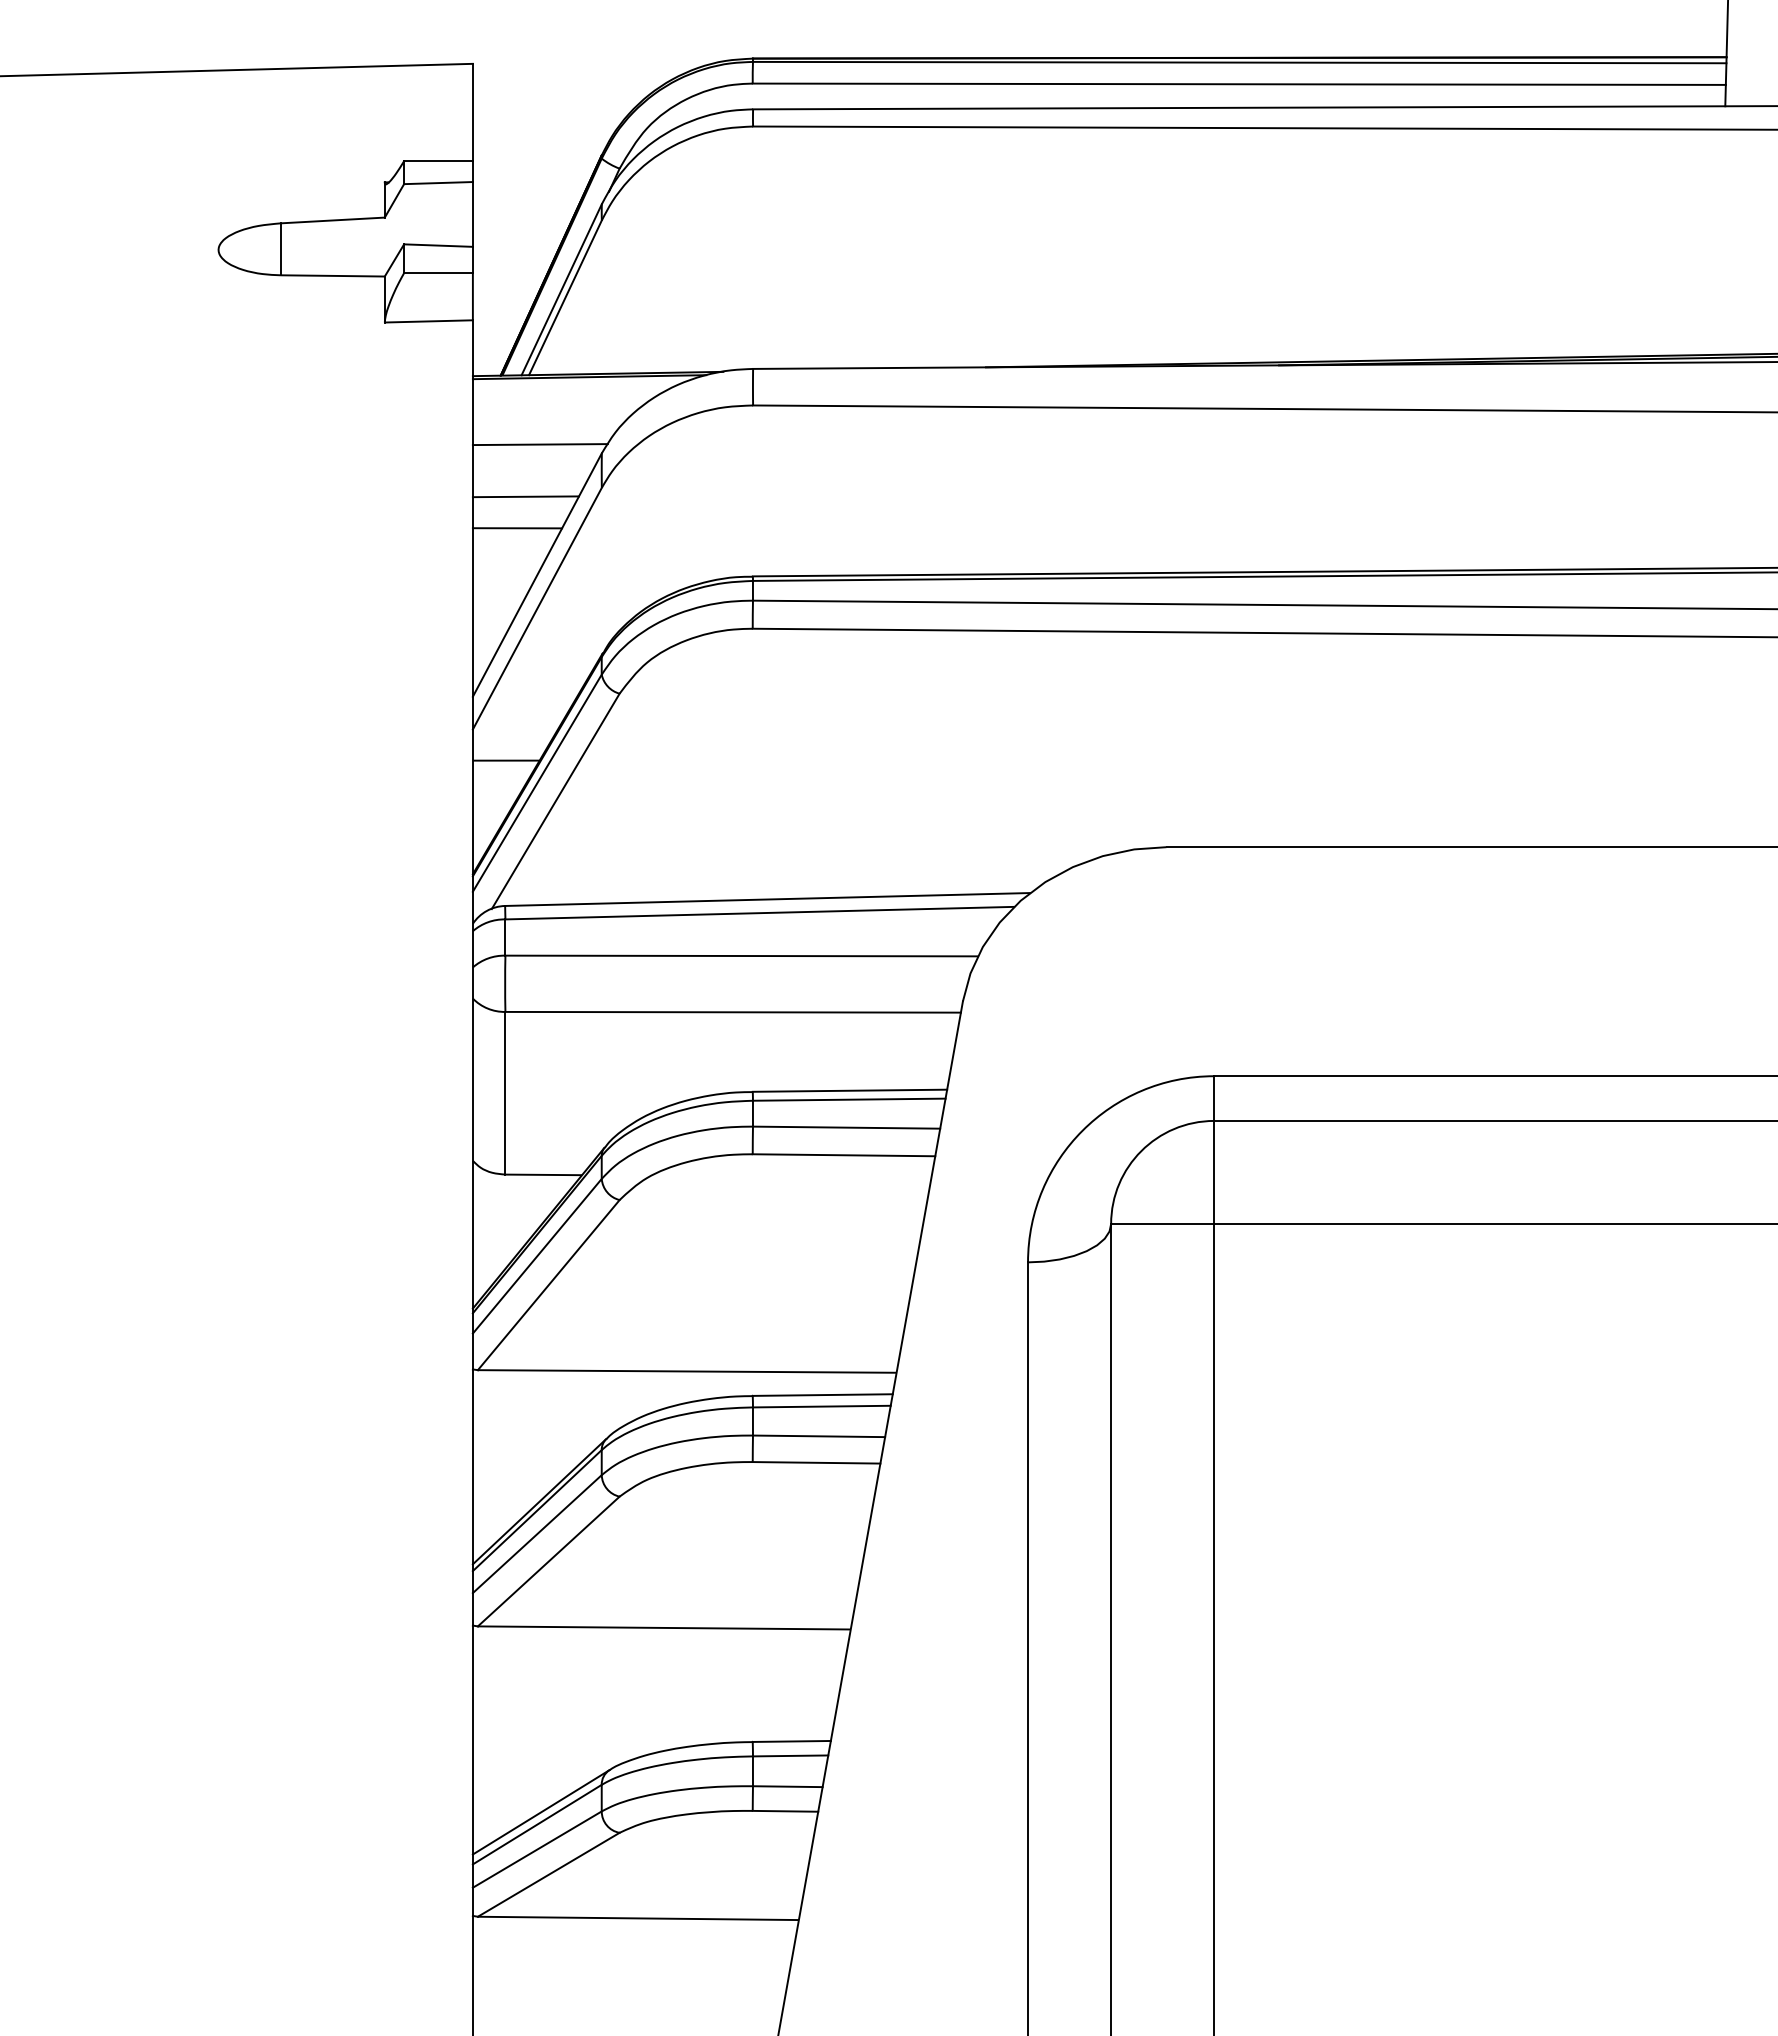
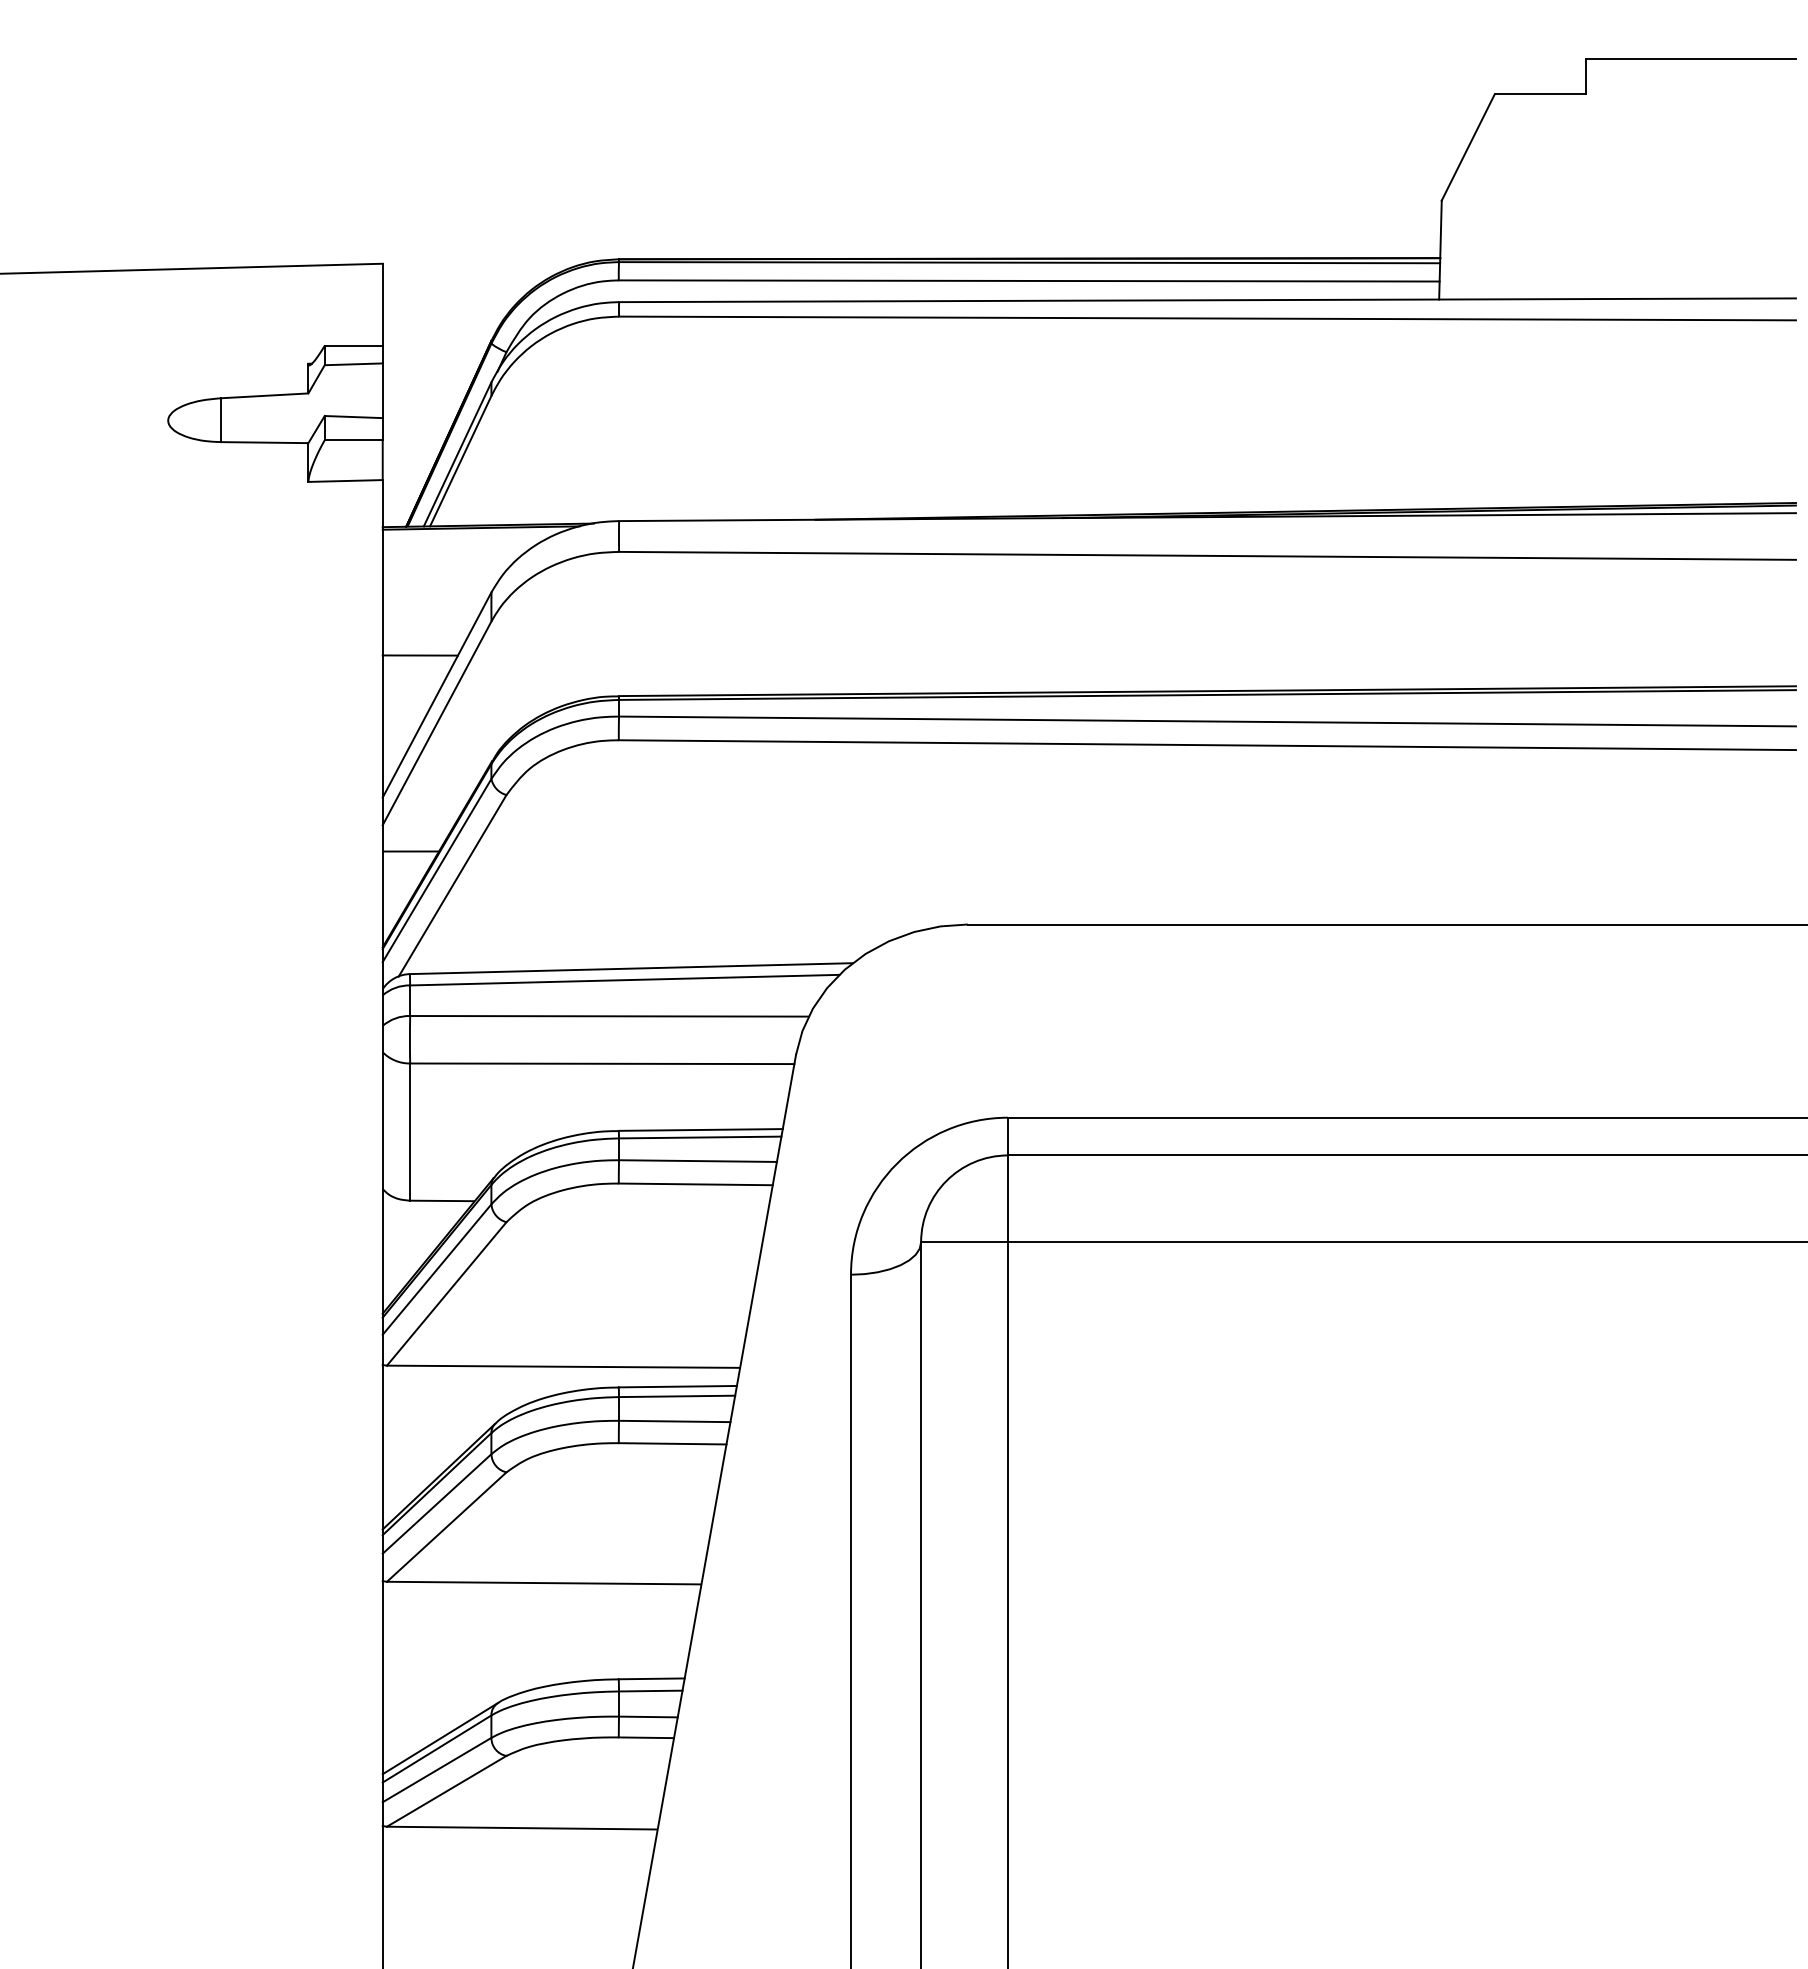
line: (540, 444) -> (439, 584), removed
line: (525, 496) -> (427, 628), removed

